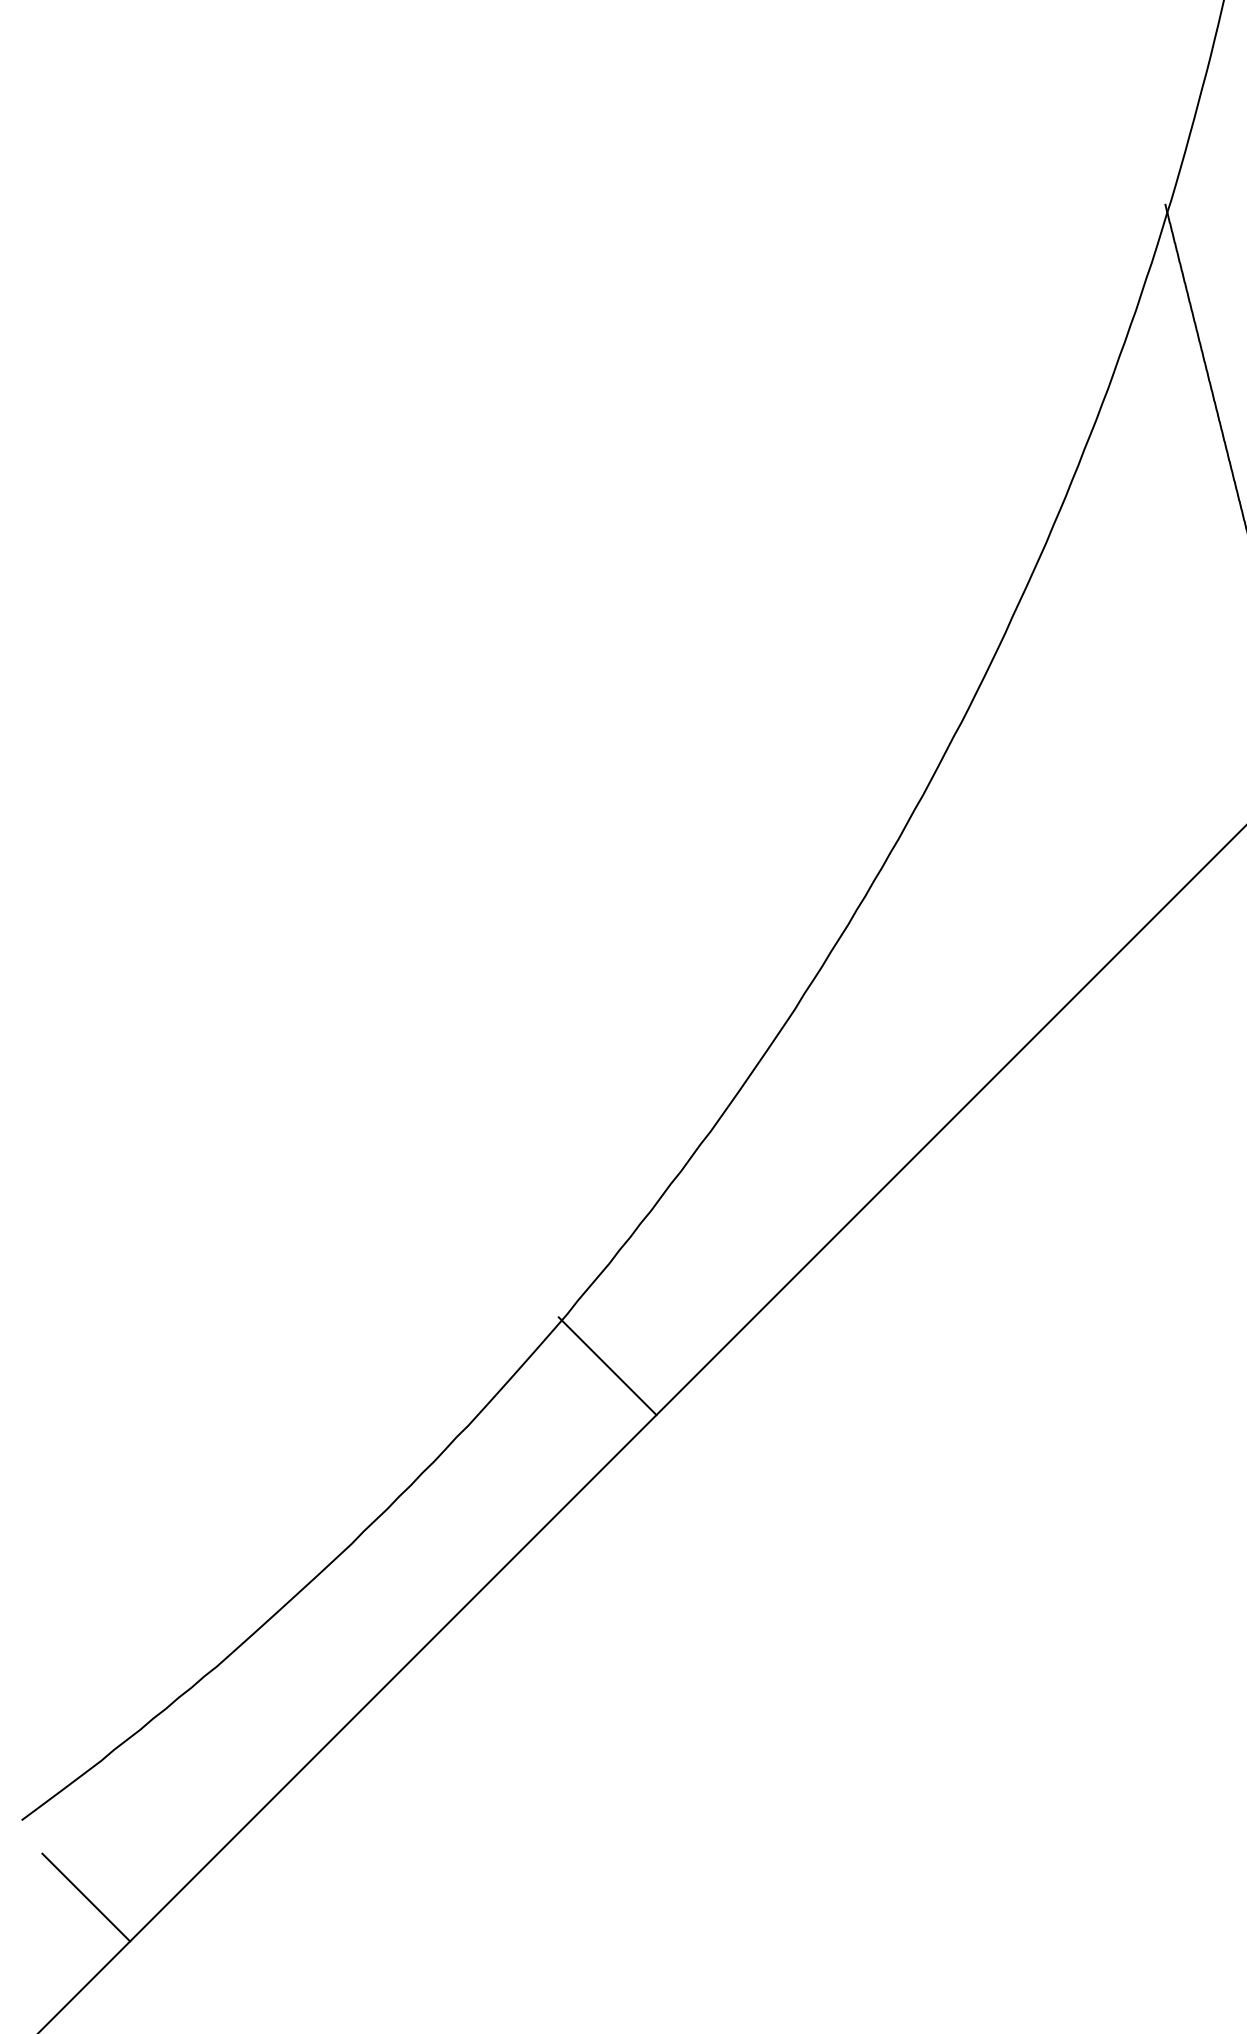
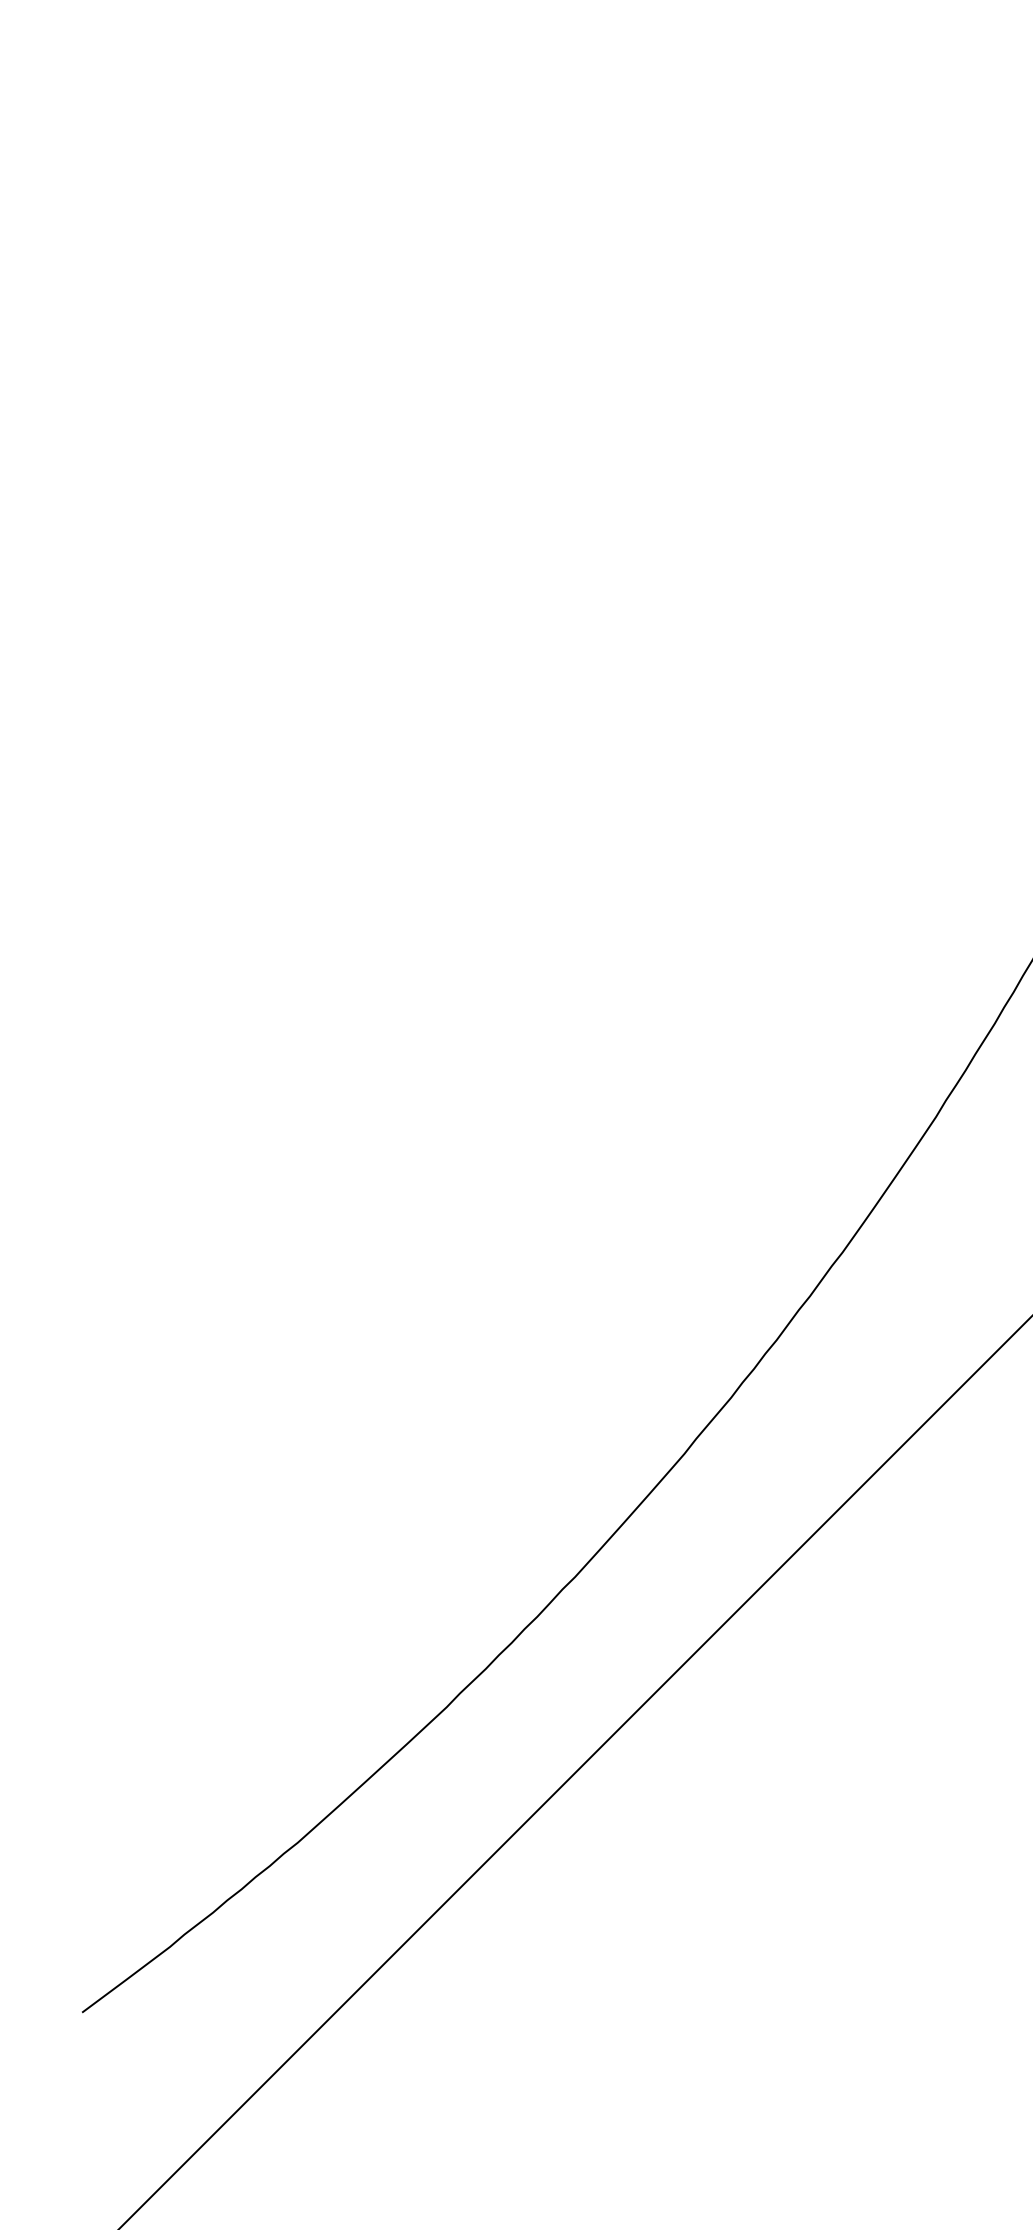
line: (607, 1366) -> (728, 1511), removed
line: (86, 1897) -> (153, 2097), removed

